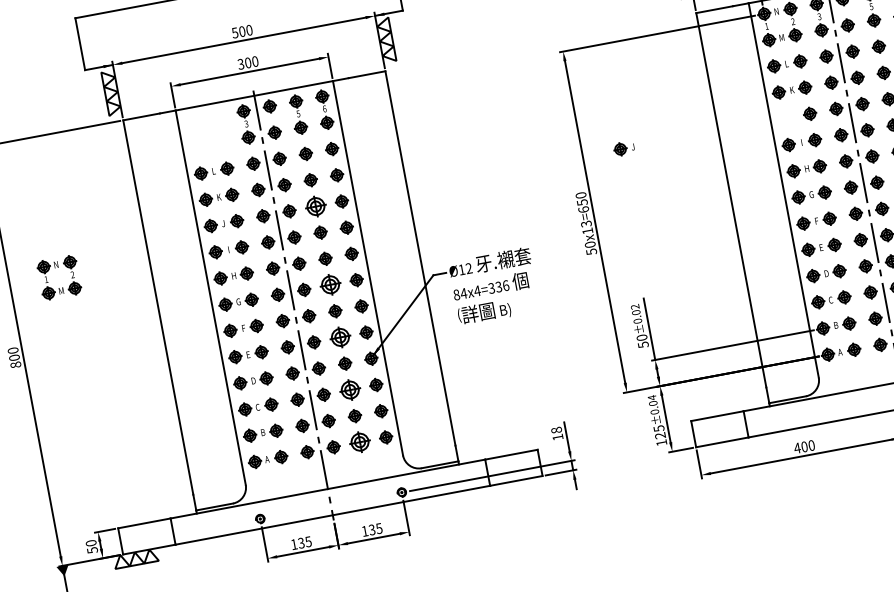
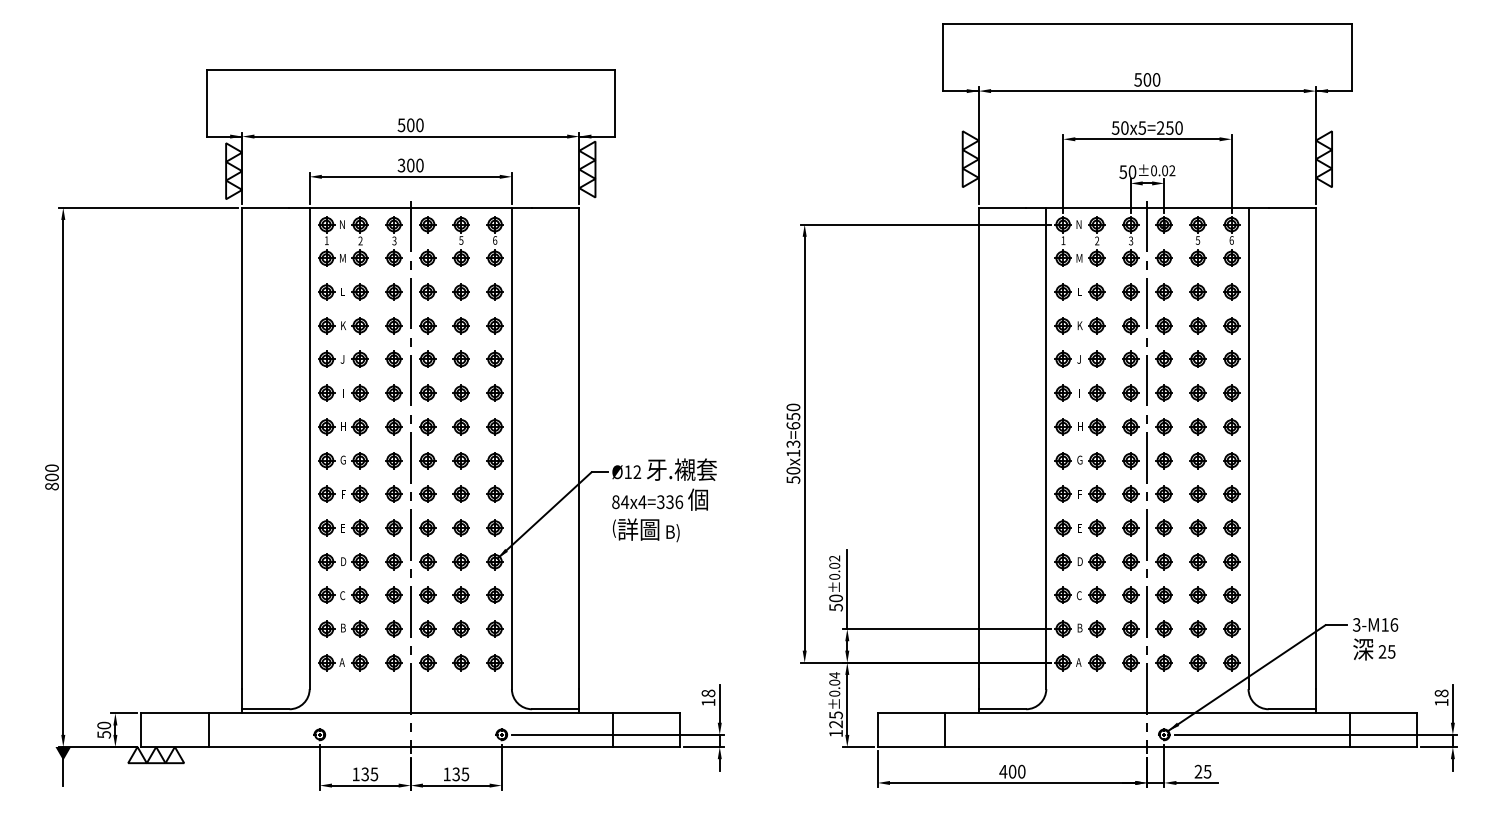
part: (623, 148) -> (1067, 358), moved
part: (314, 205) -> (460, 358), size x0.62
part: (57, 267) -> (343, 228), moved
part: (329, 285) -> (460, 460), size x0.62
part: (339, 337) -> (460, 527), size x0.62
part: (349, 389) -> (460, 594), size x0.62
part: (359, 442) -> (460, 662), size x0.62

